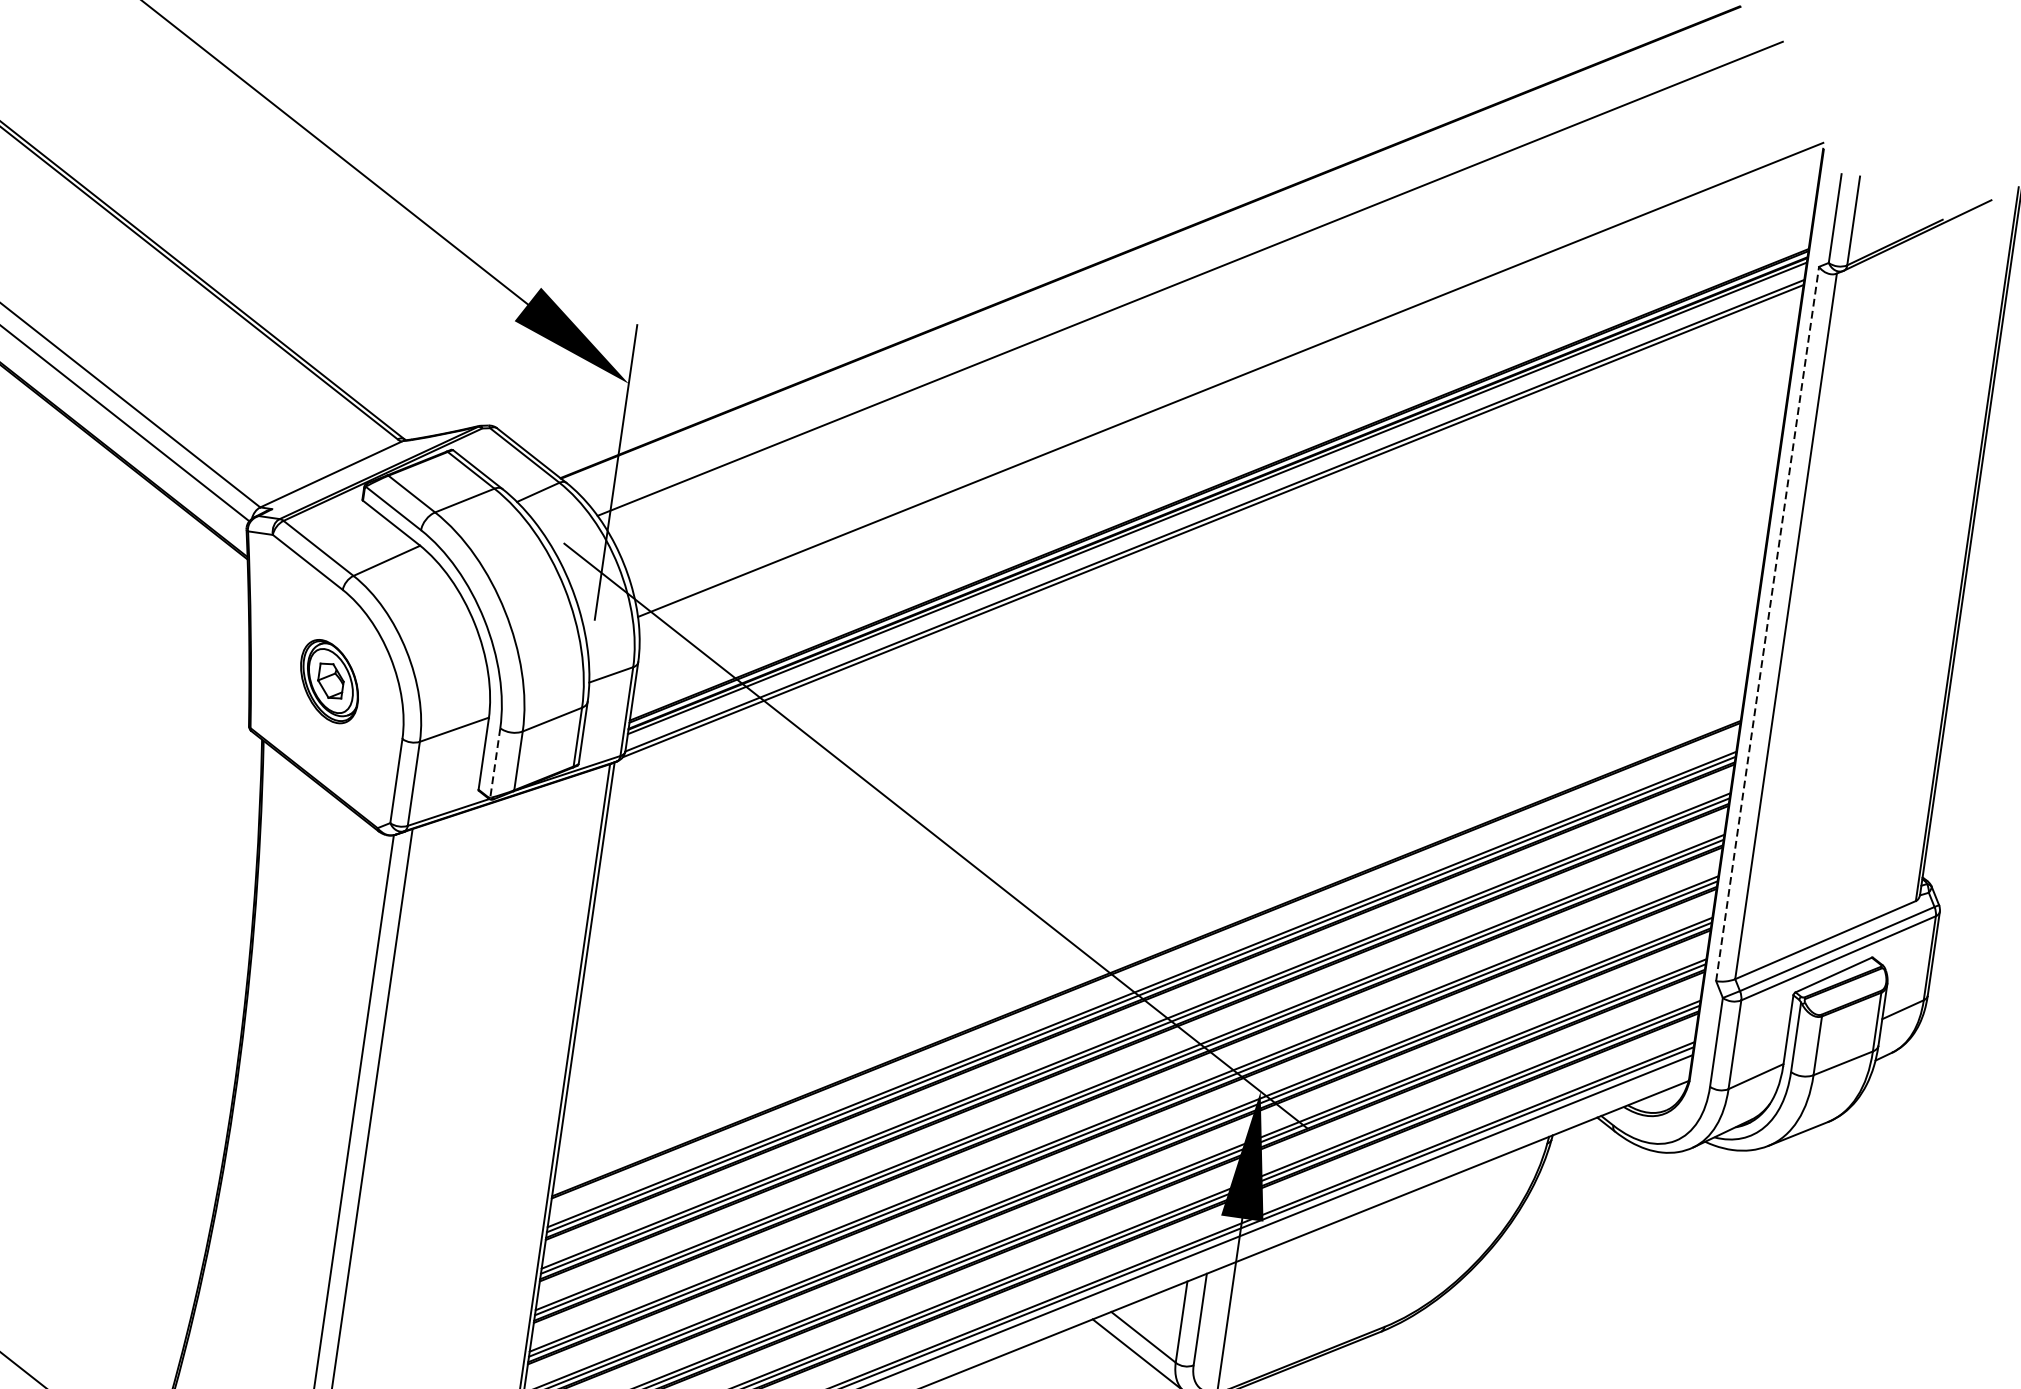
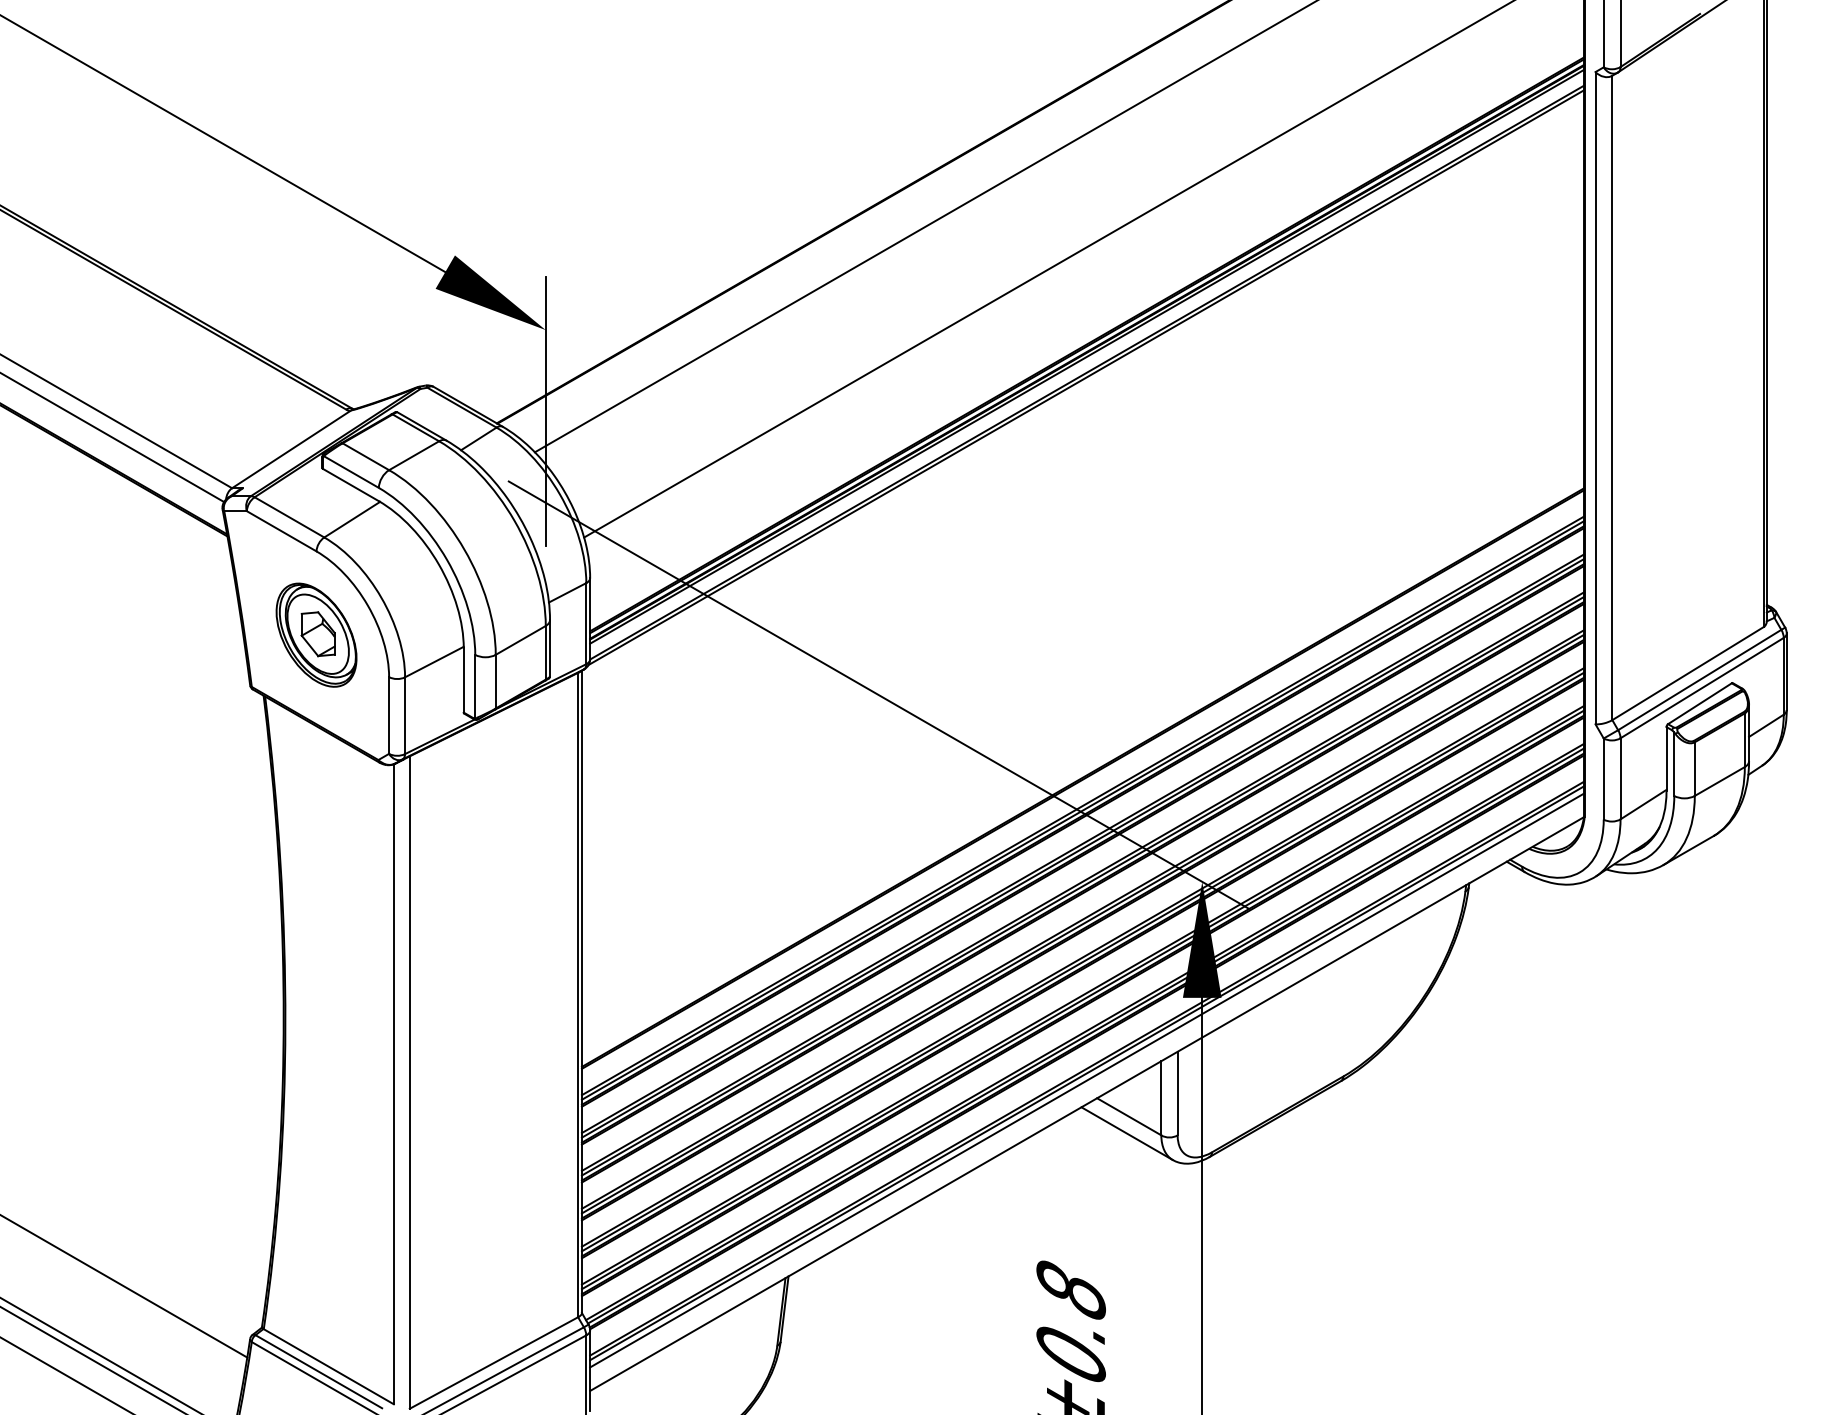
line: (1767, 623) -> (1595, 397), dashed -> solid
part: (329, 680) -> (316, 634), size x1.43
line: (495, 762) -> (475, 686), dashed -> solid

